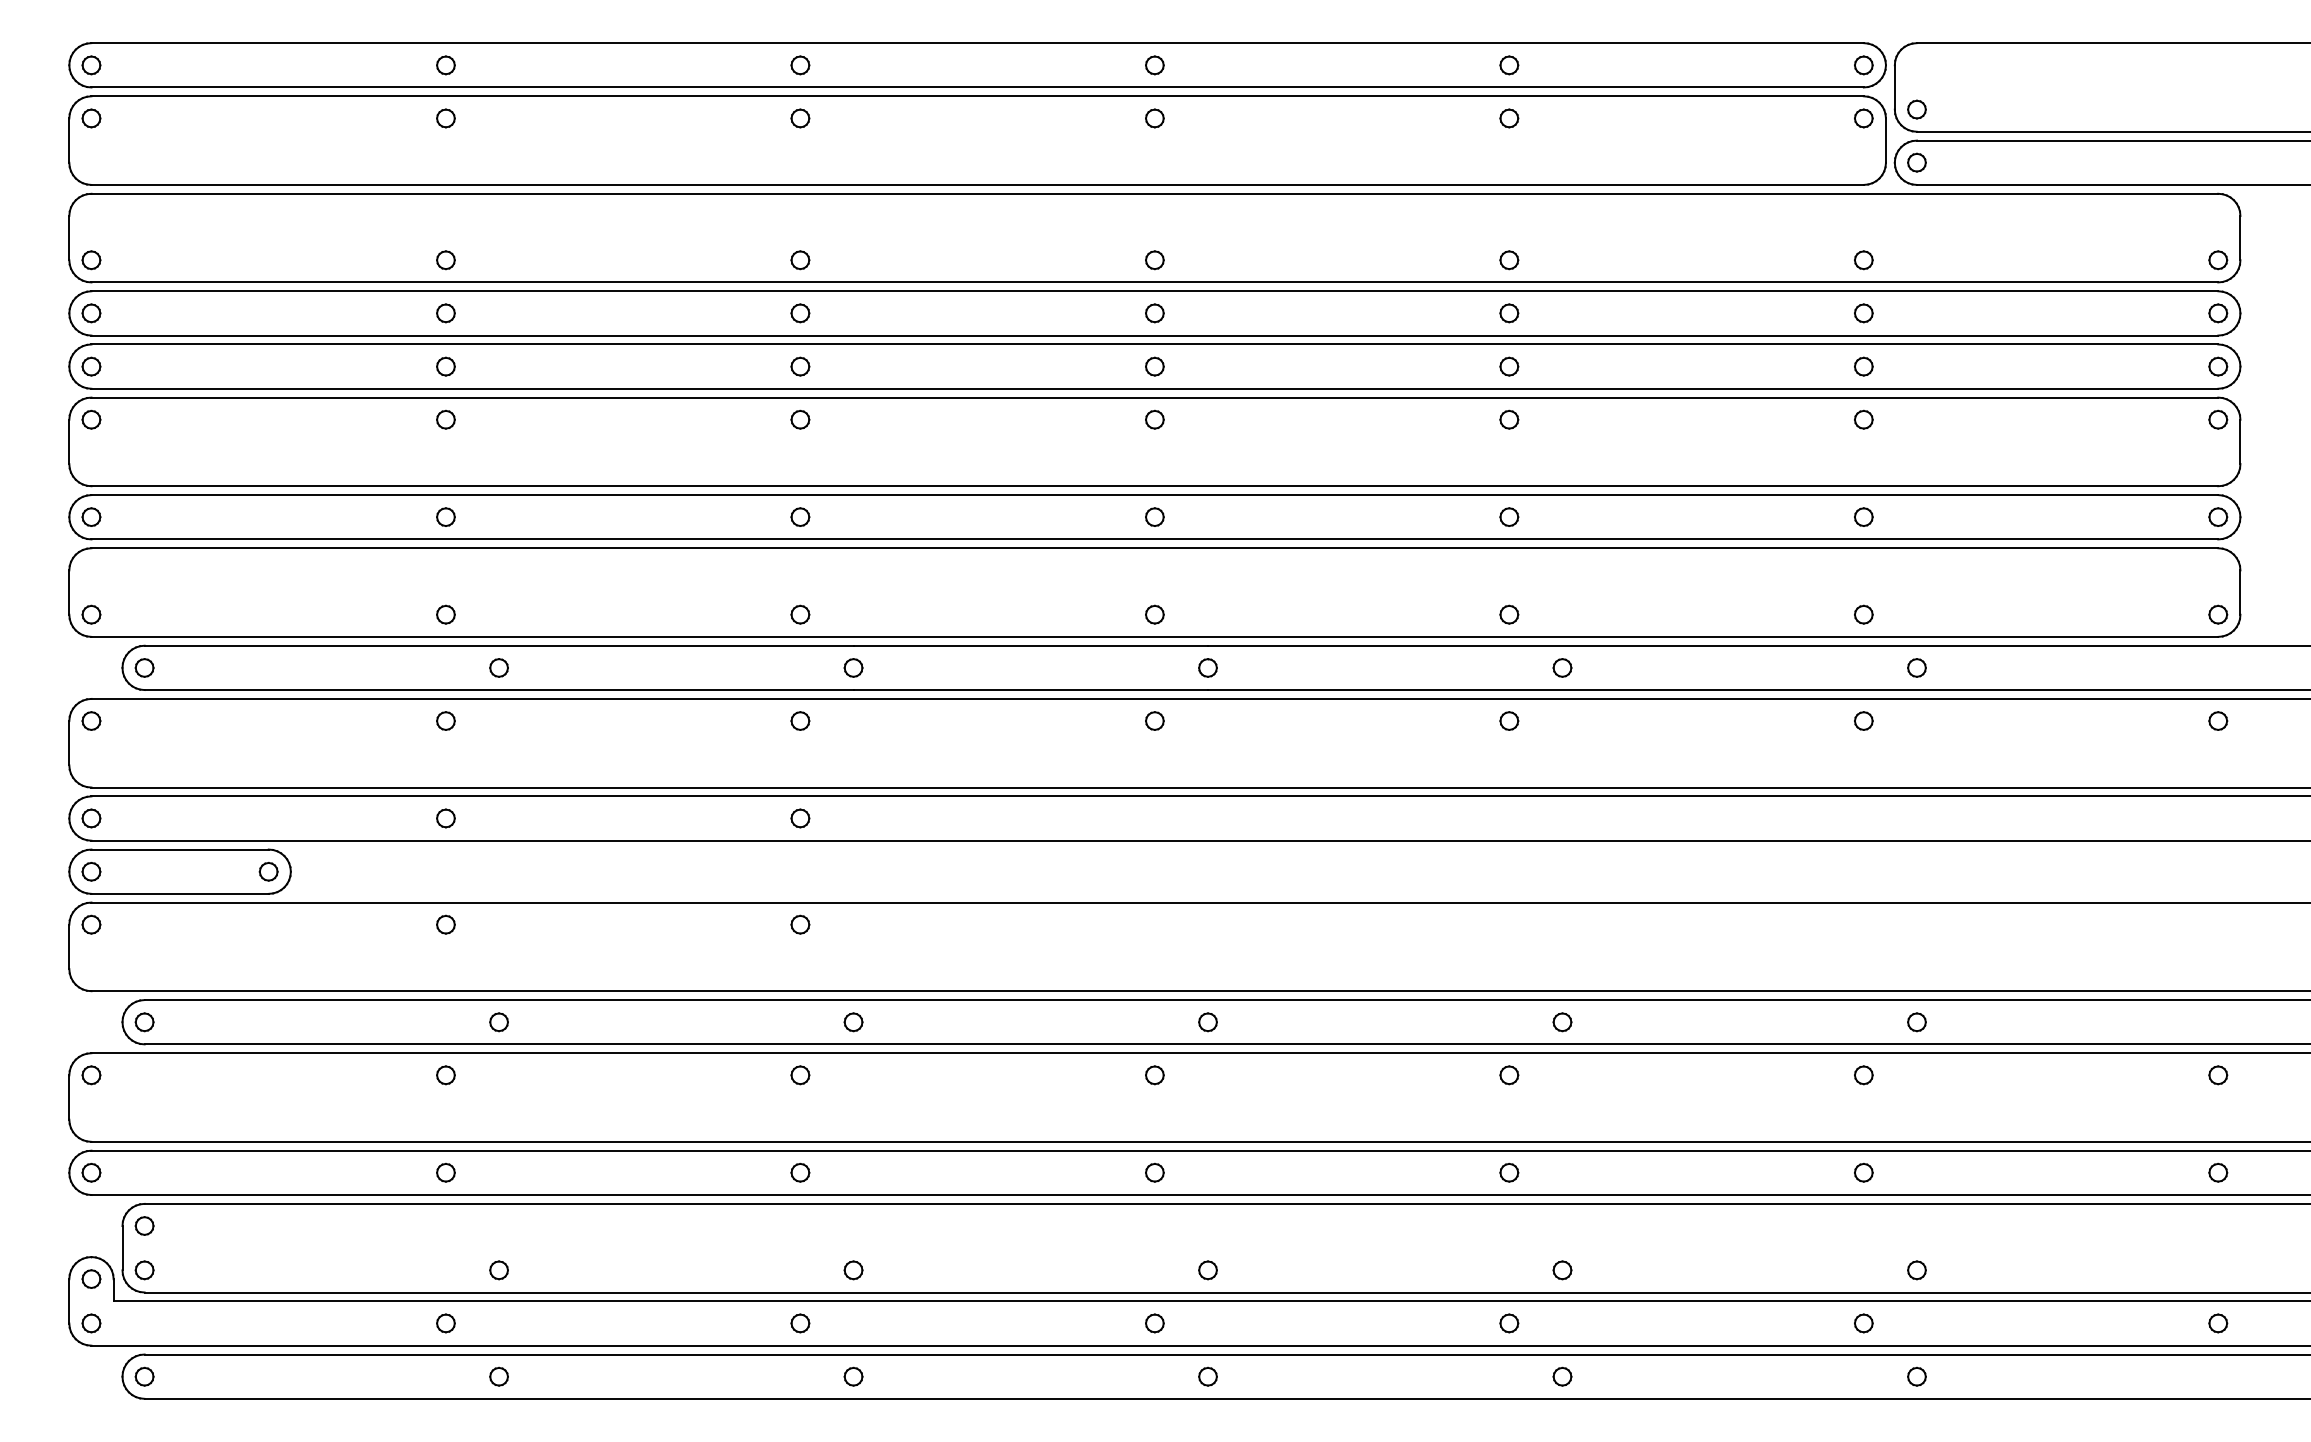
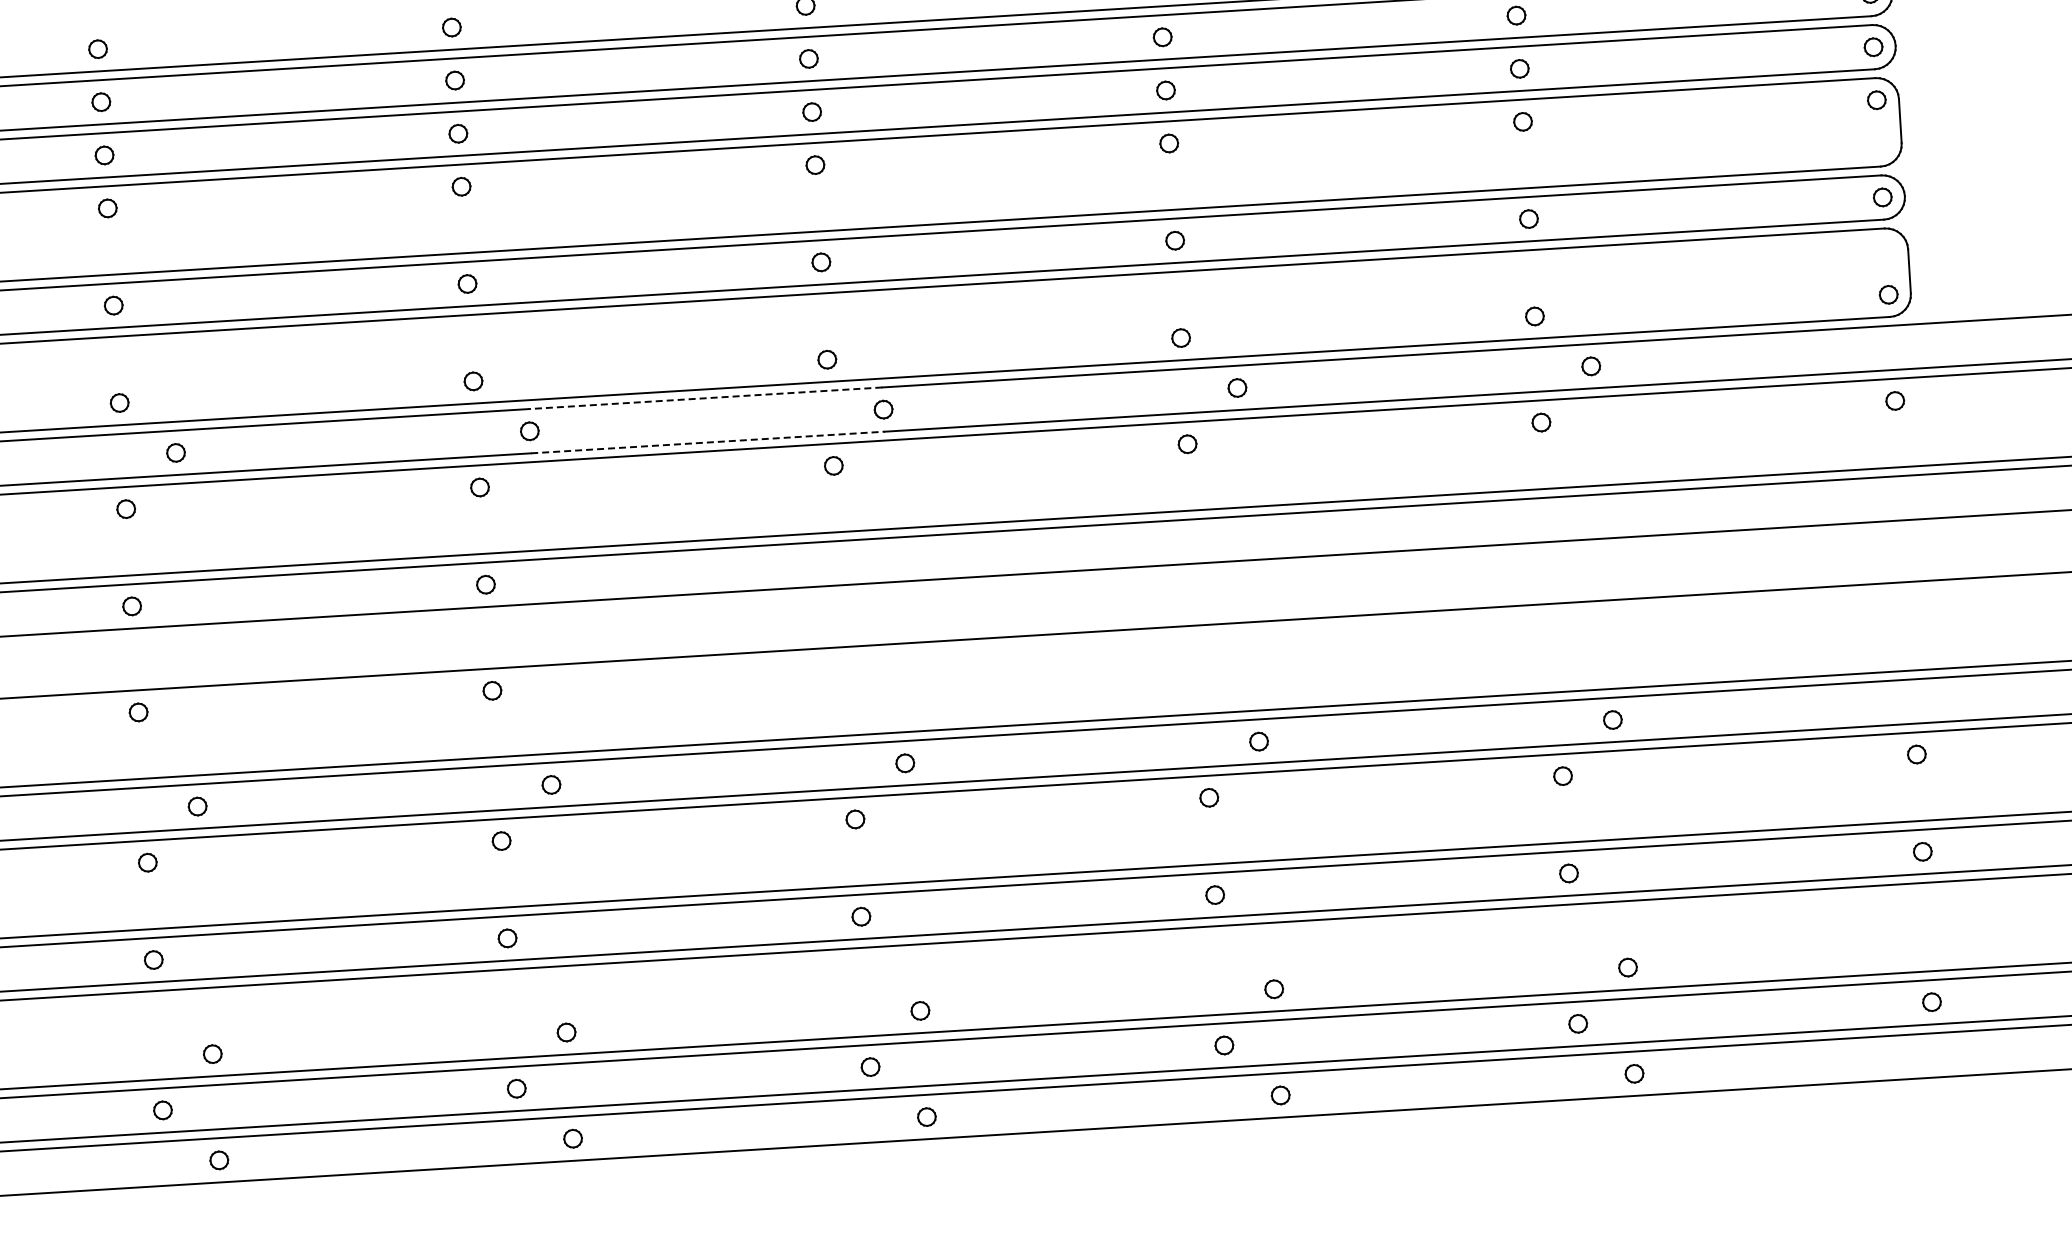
line: (1030, 645) -> (705, 398), solid -> dashed
line: (1031, 690) -> (708, 442), solid -> dashed

